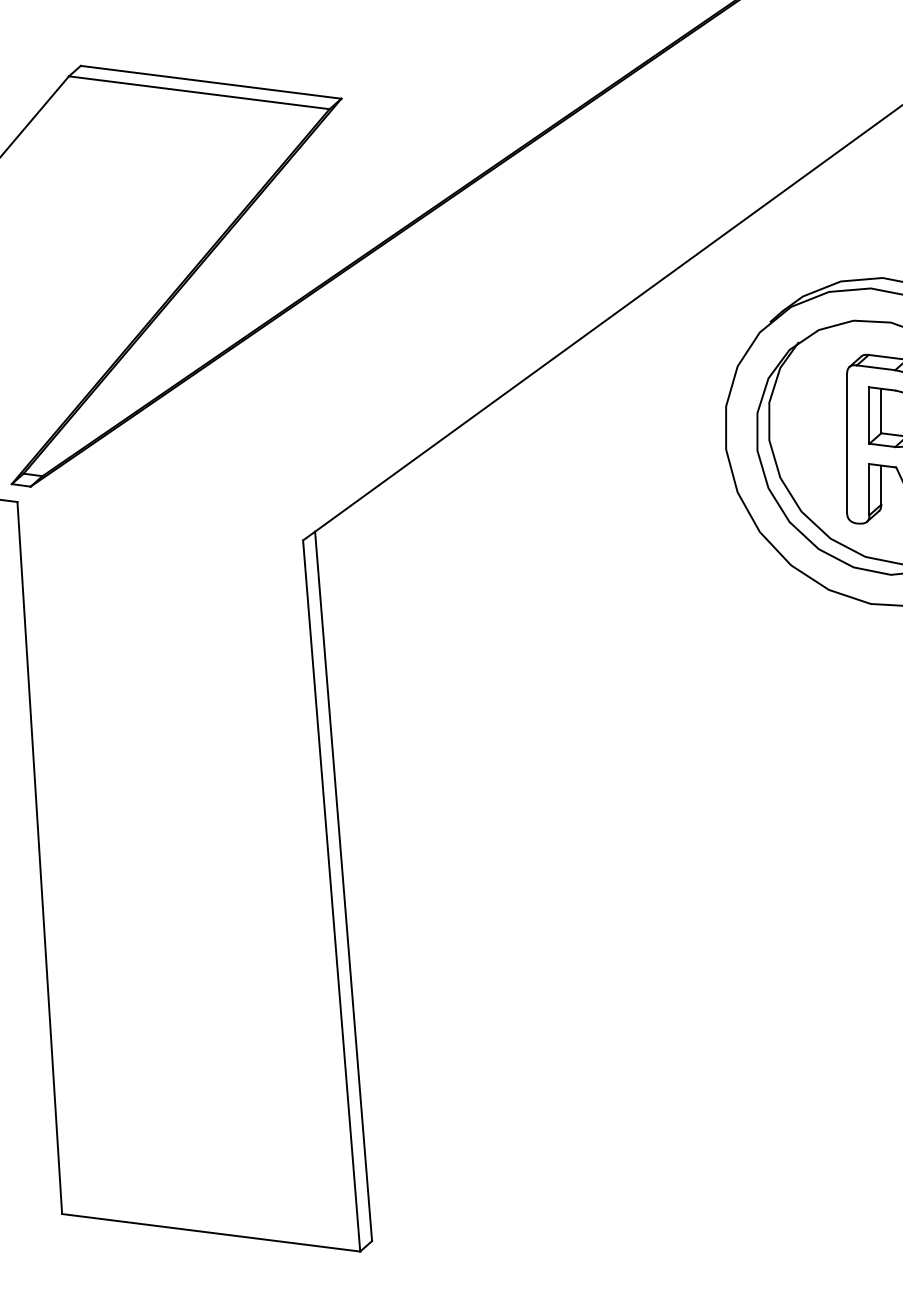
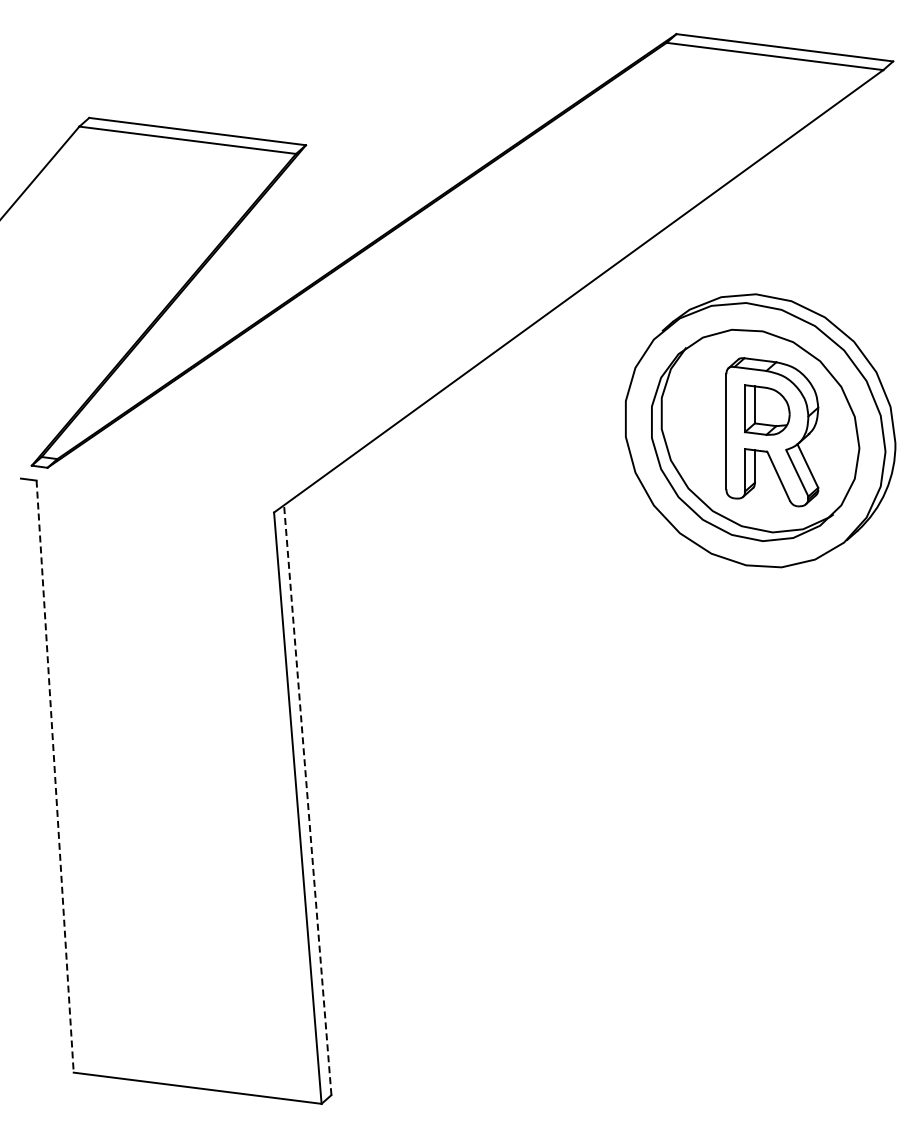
line: (40, 857) -> (55, 776), solid -> dashed
line: (343, 886) -> (307, 800), solid -> dashed

